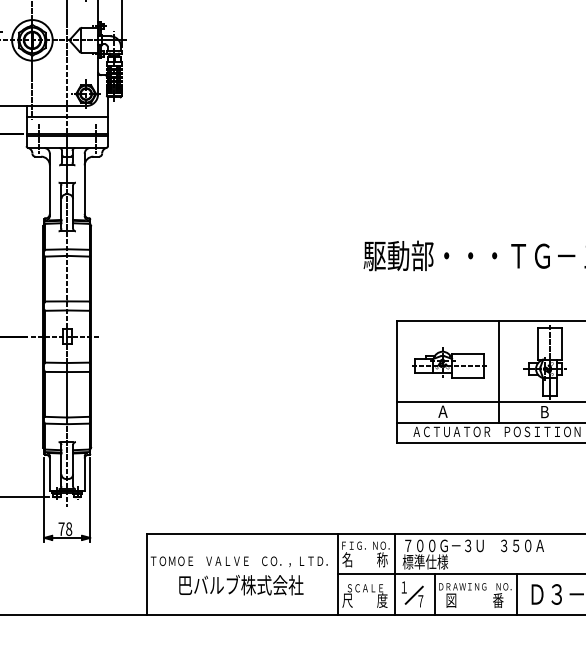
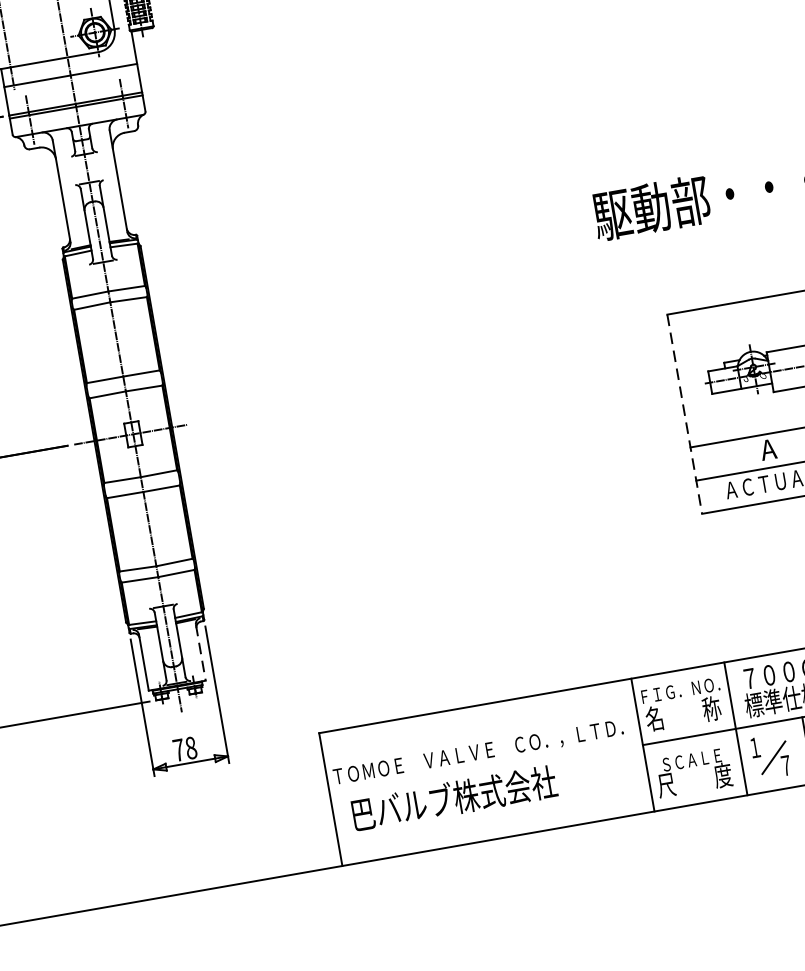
line: (396, 381) -> (683, 413), solid -> dashed
line: (84, 474) -> (200, 654), solid -> dashed
text: (241, 585) -> (454, 798), moved

